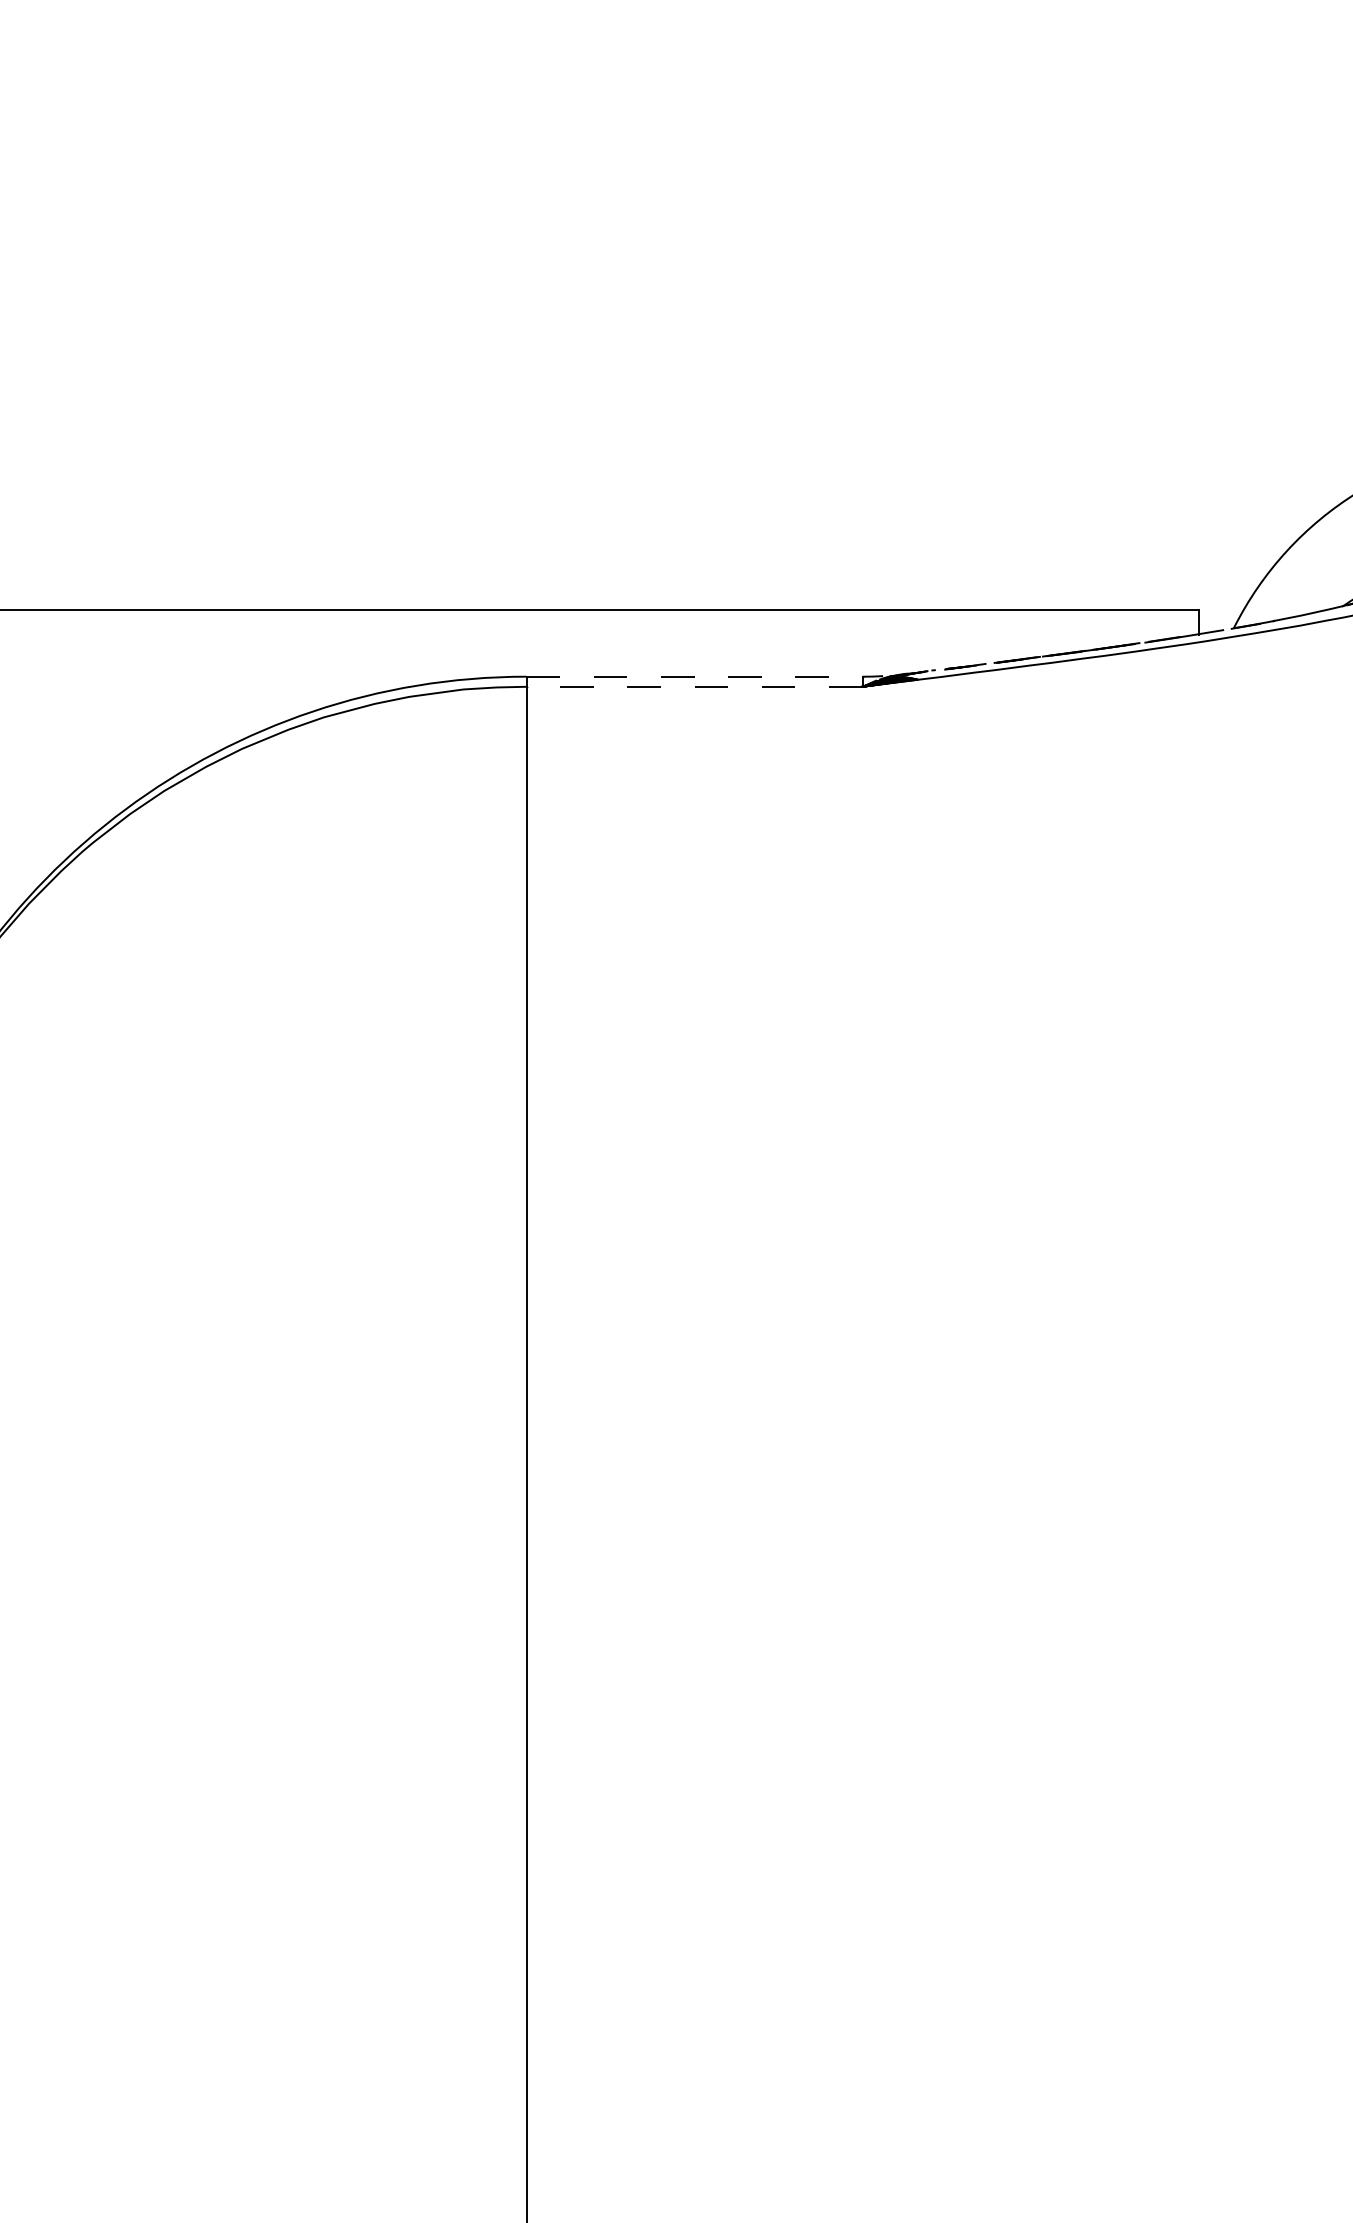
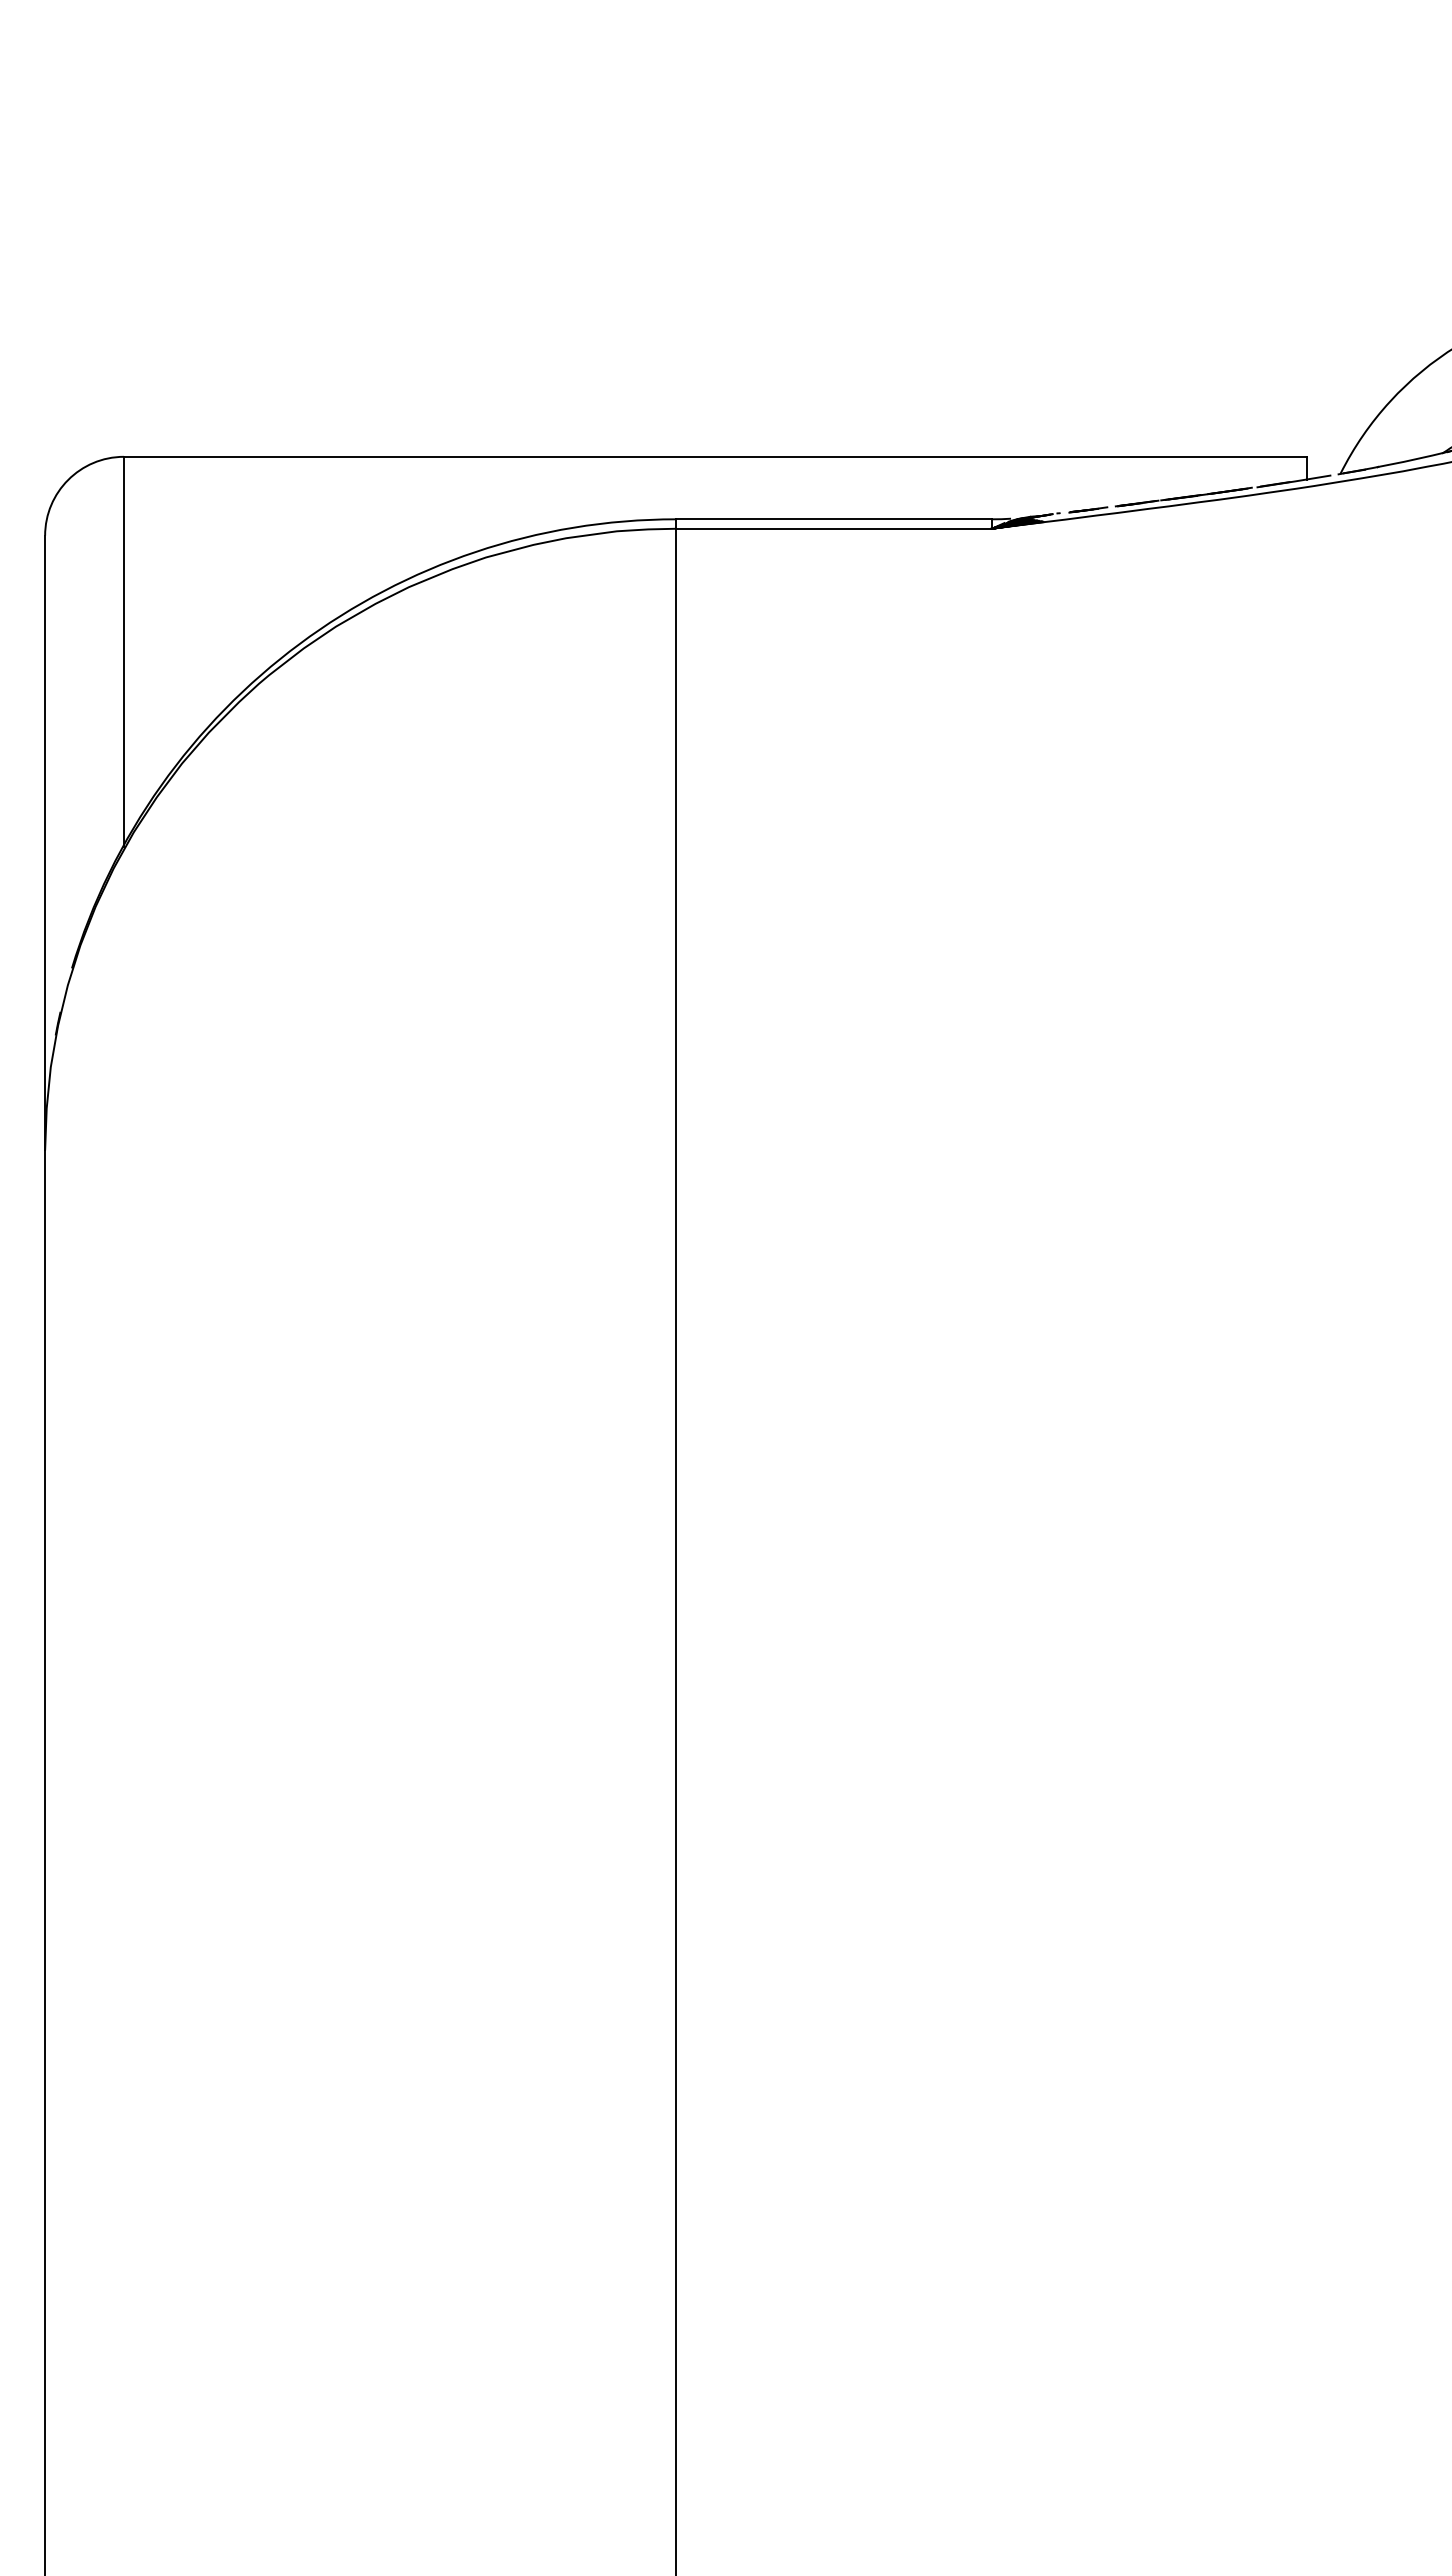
line: (695, 676) -> (834, 519), dashed -> solid
line: (695, 686) -> (834, 528), dashed -> solid

